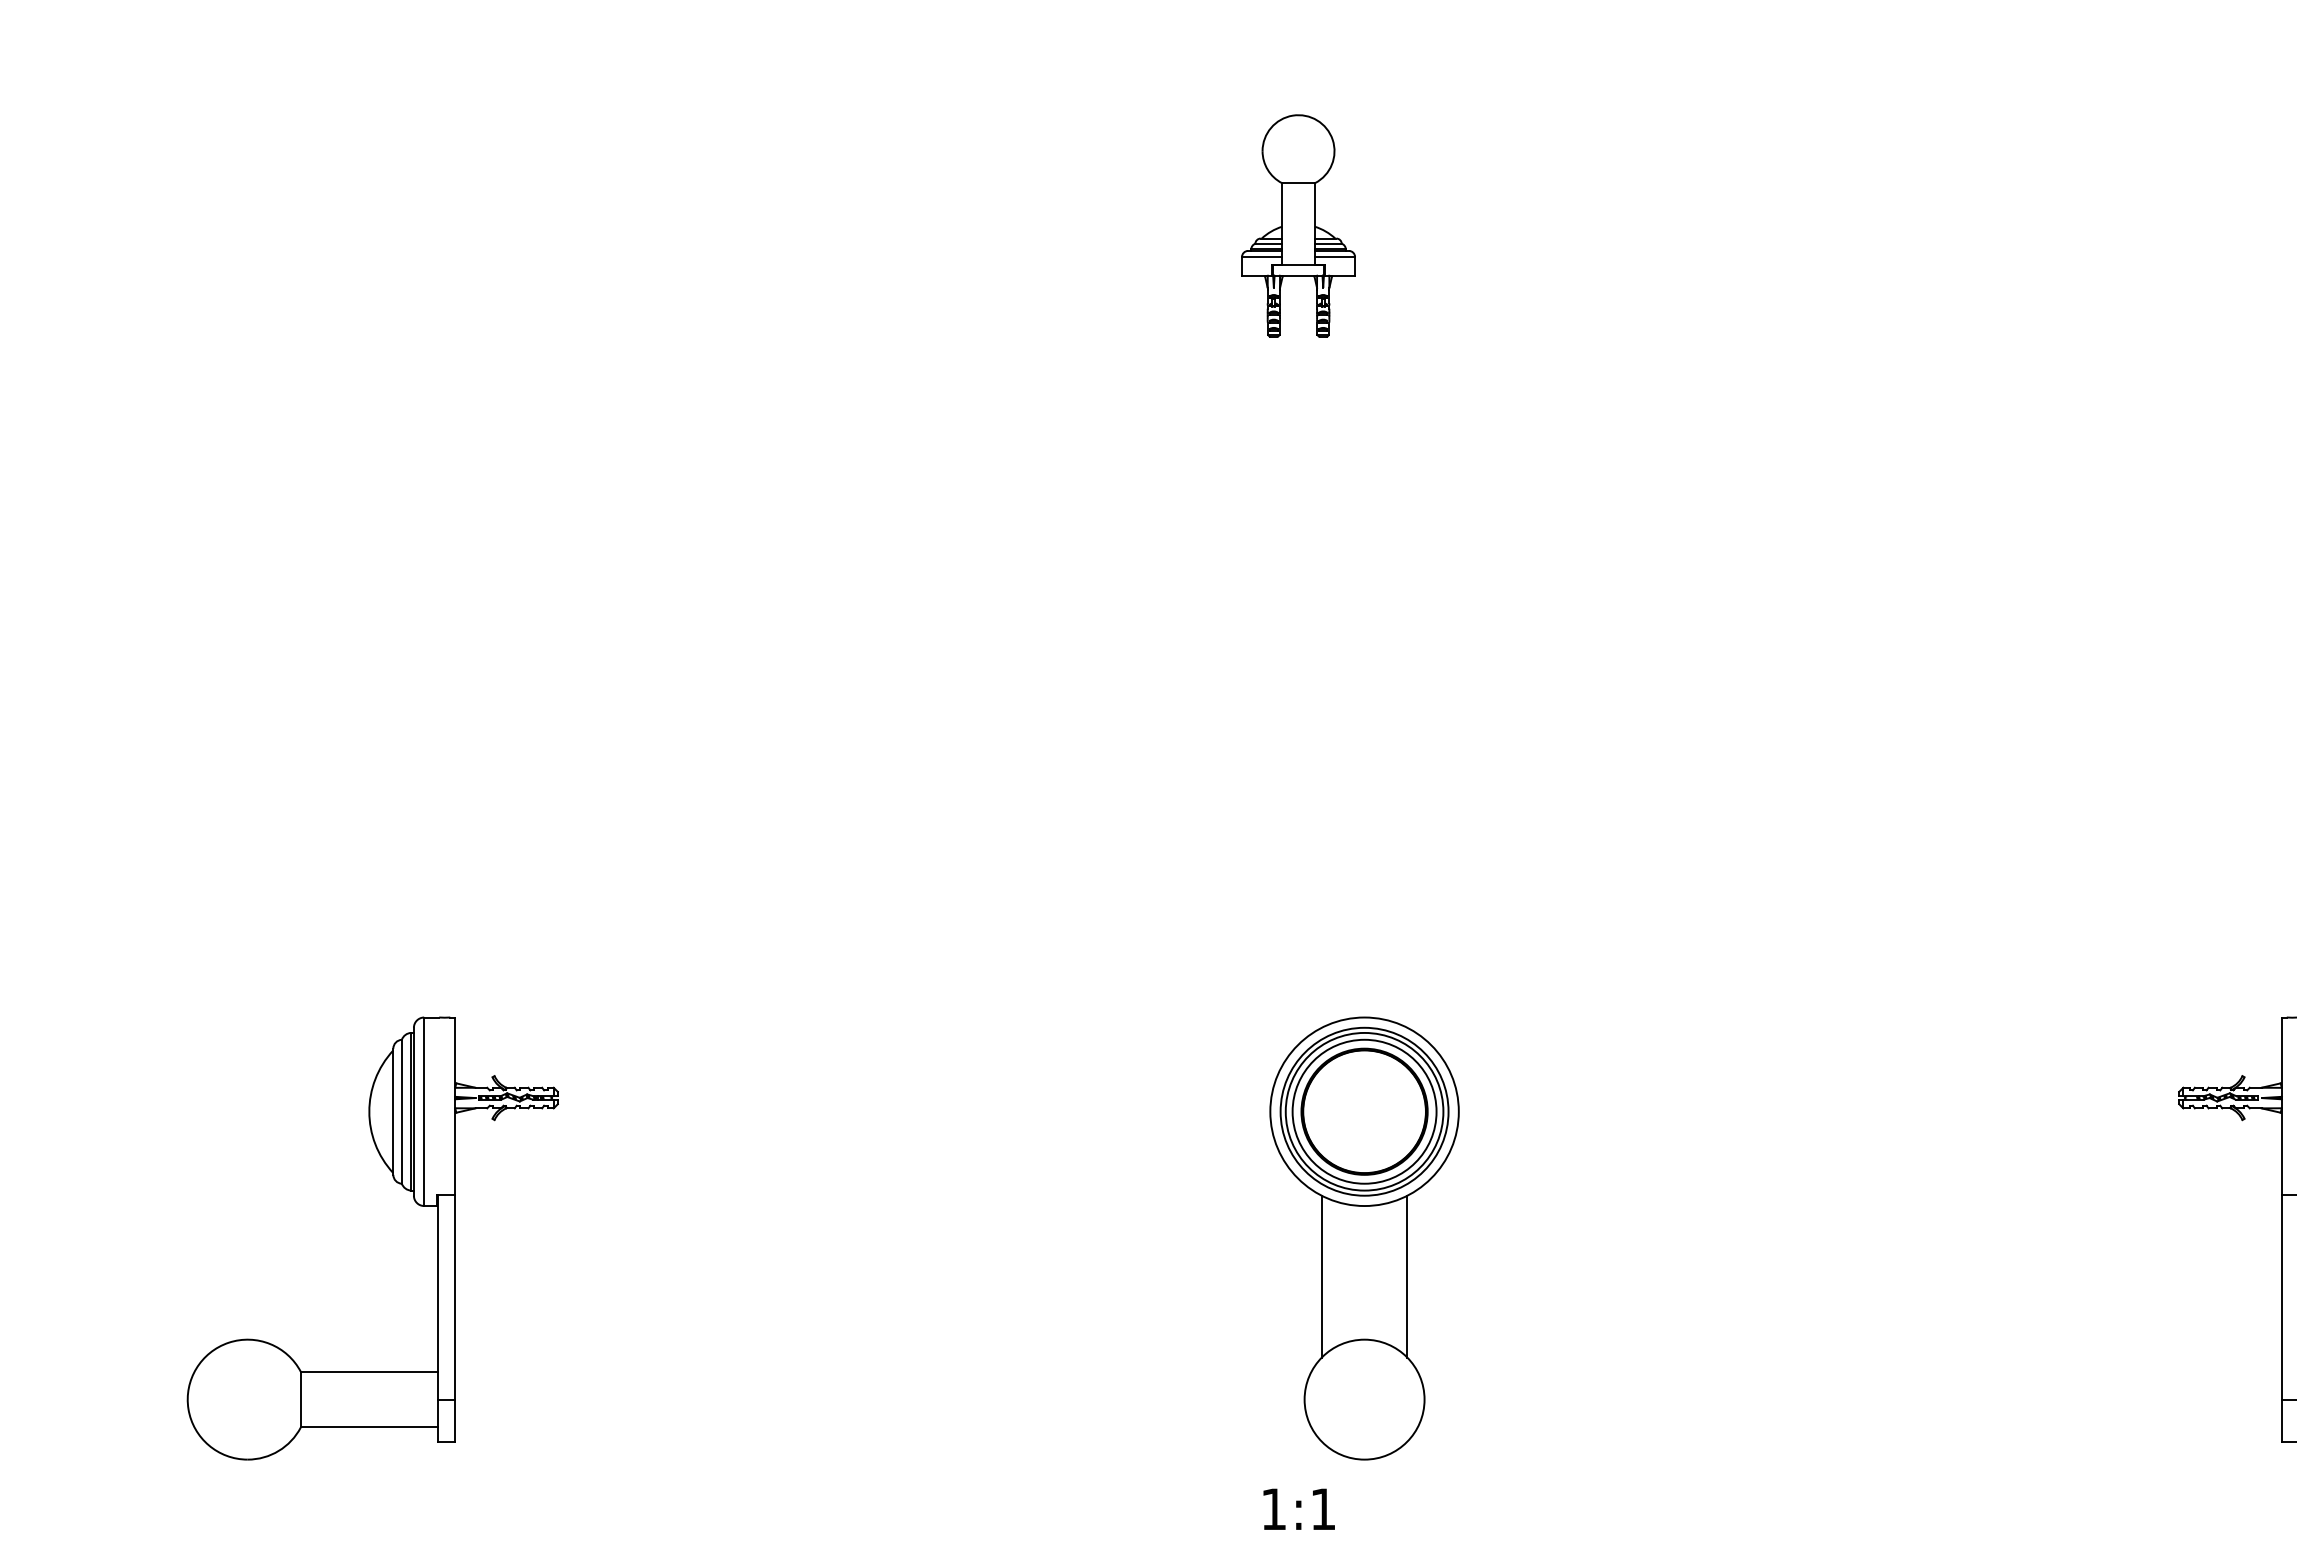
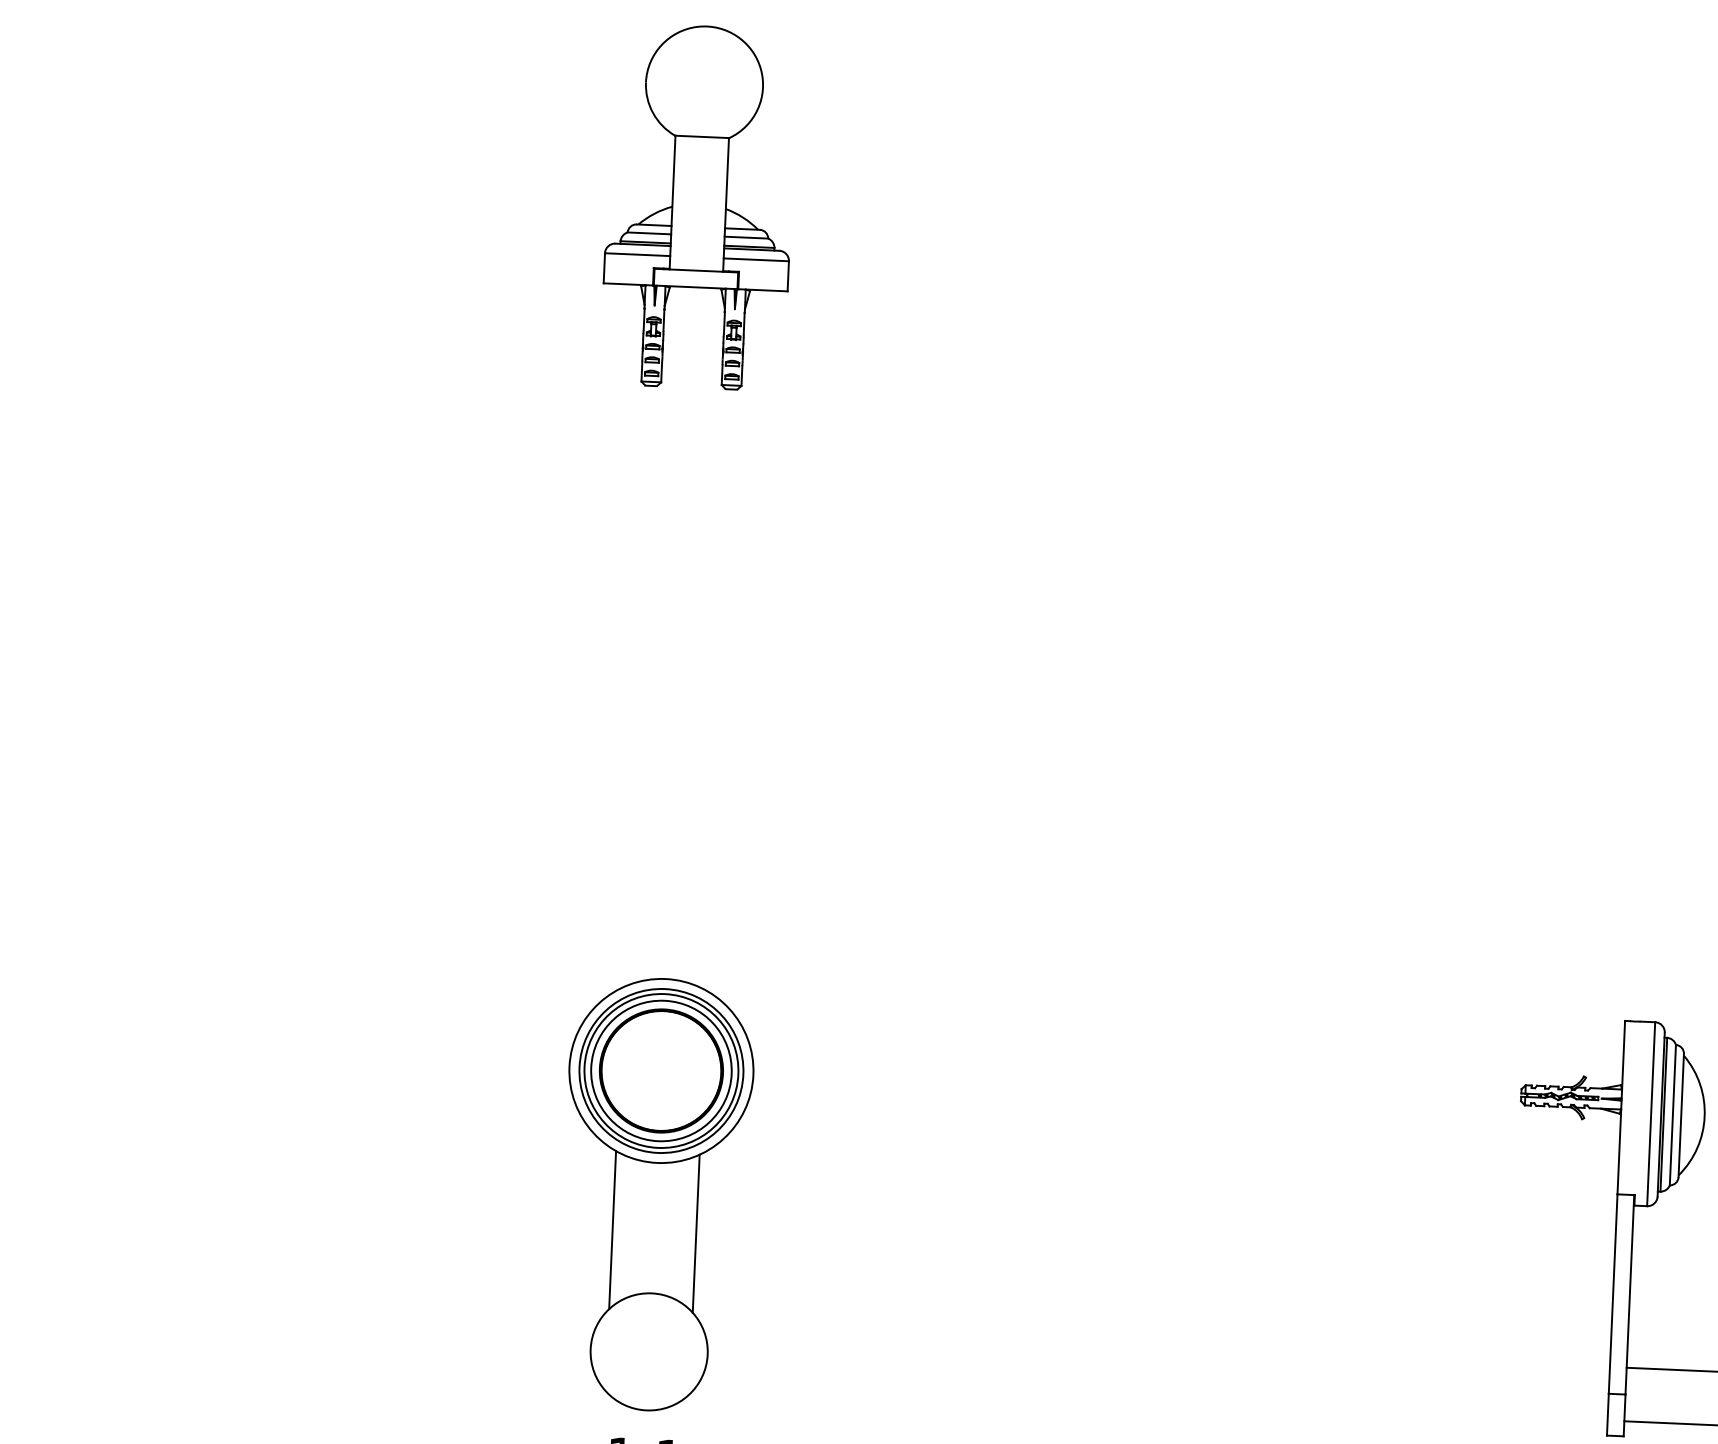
part: (1298, 225) -> (699, 206), size x1.67
part: (1364, 1238) -> (655, 1194), moved

